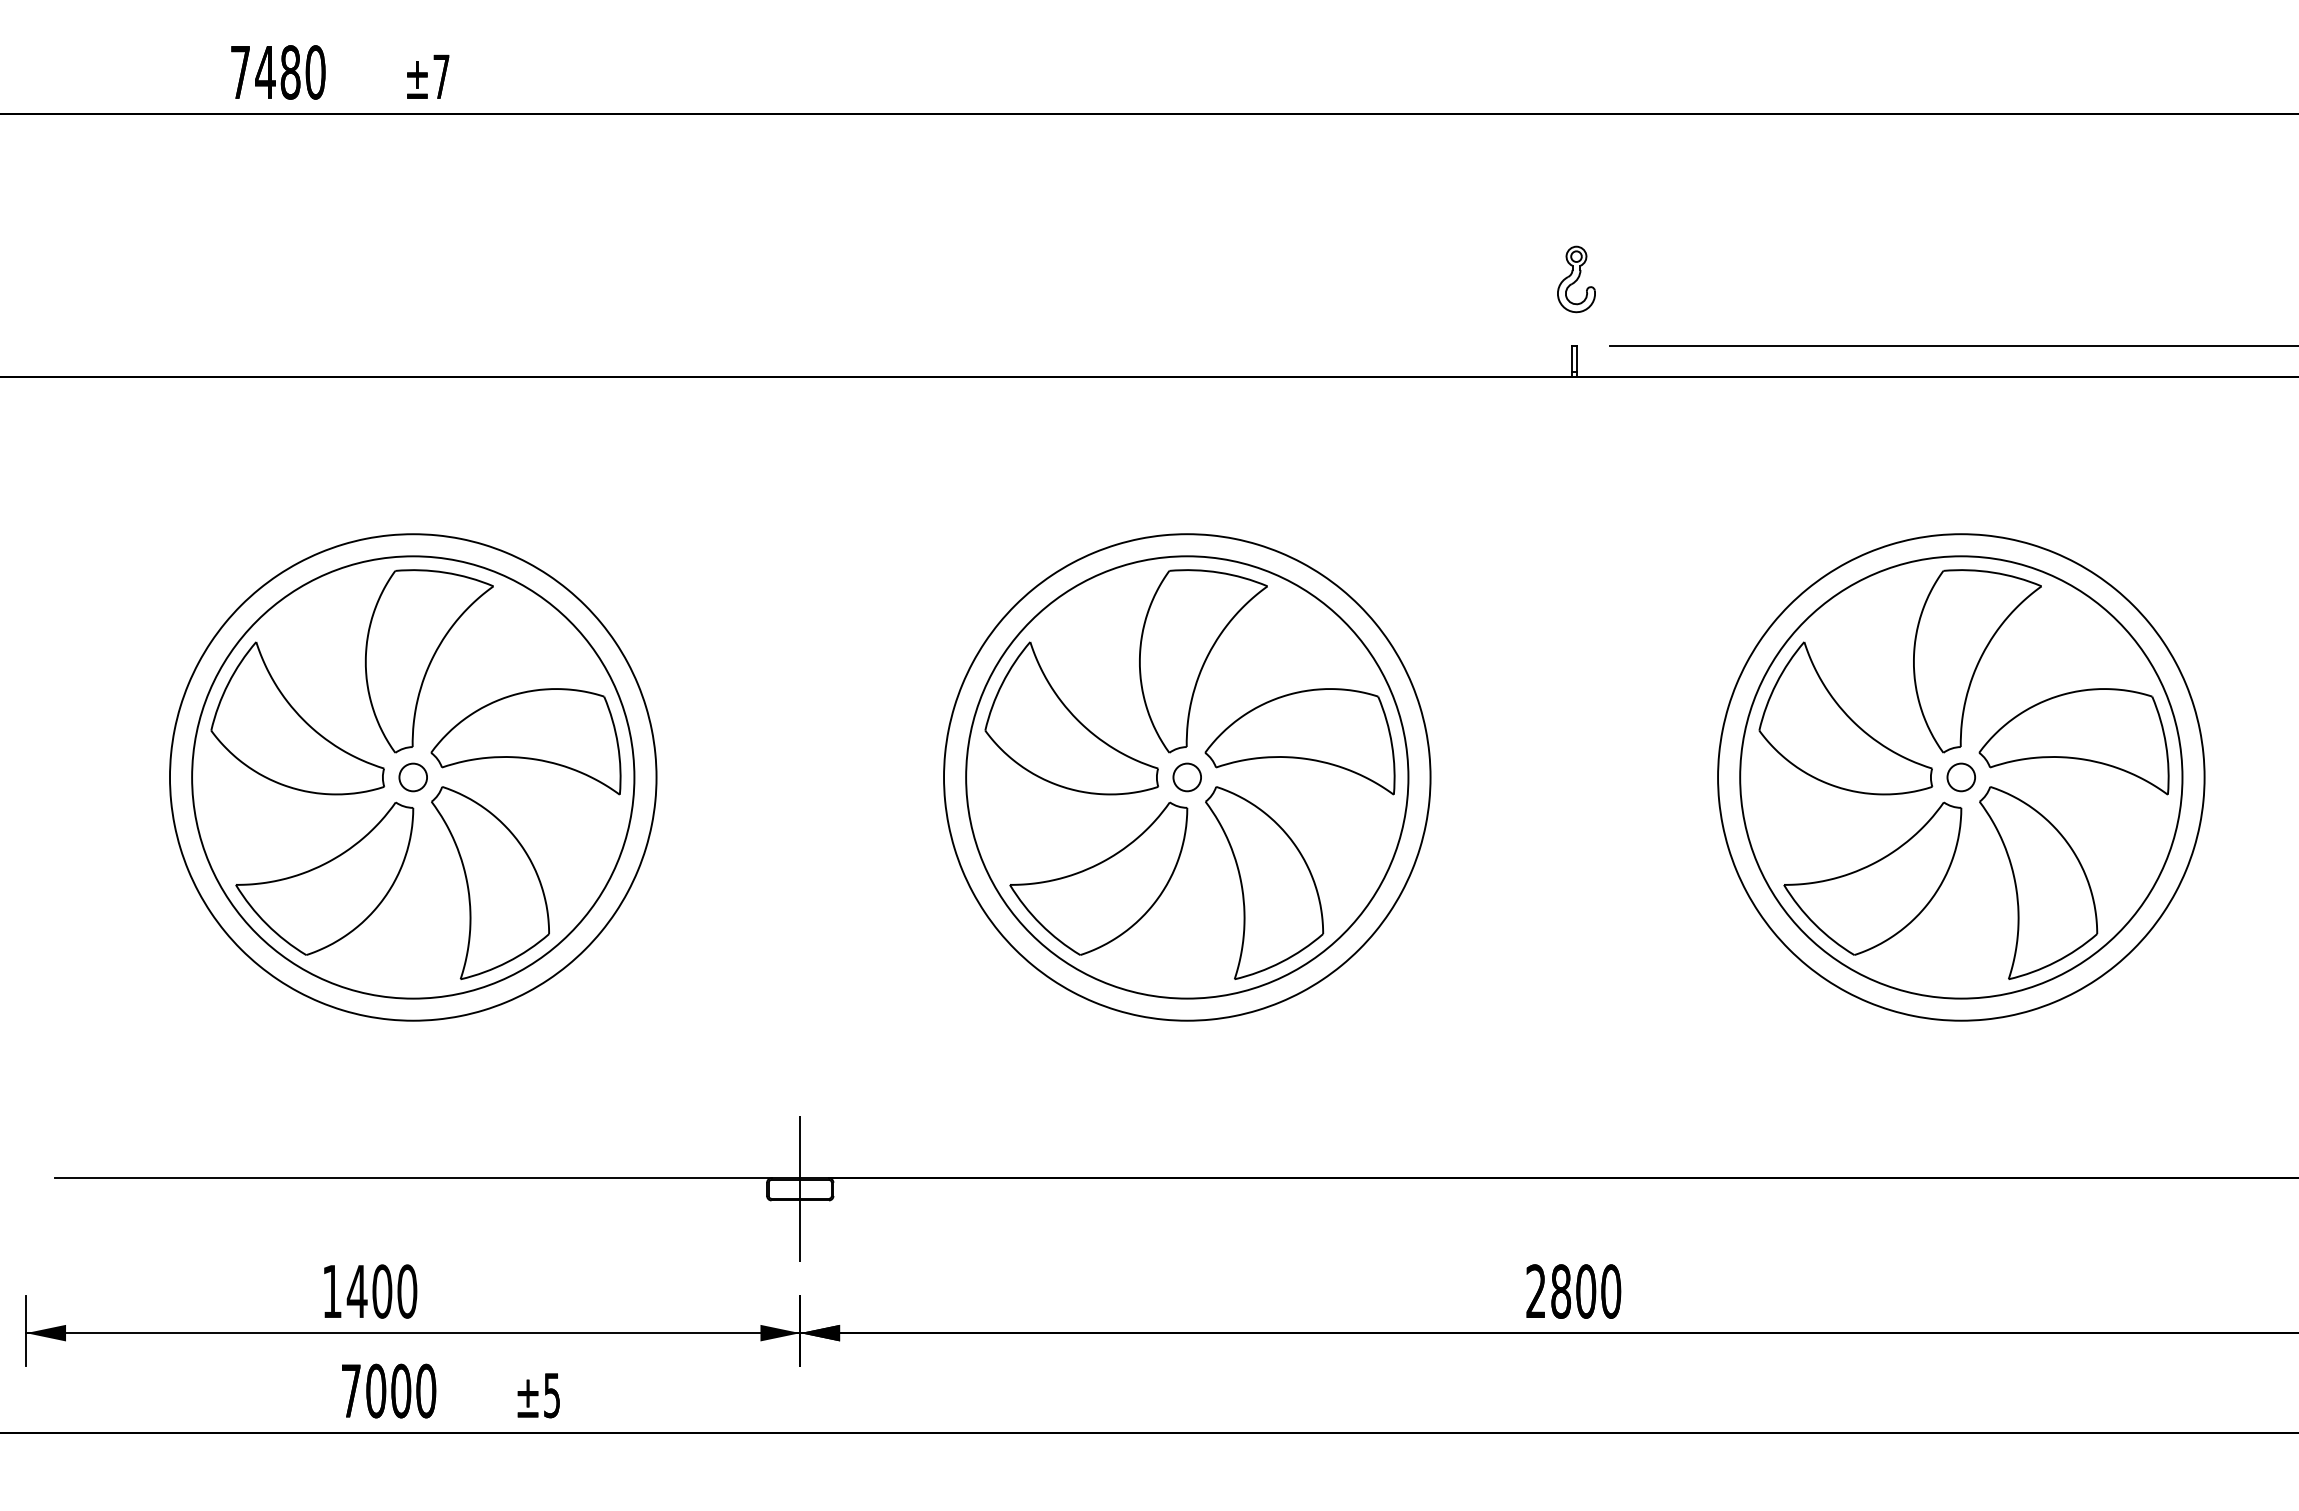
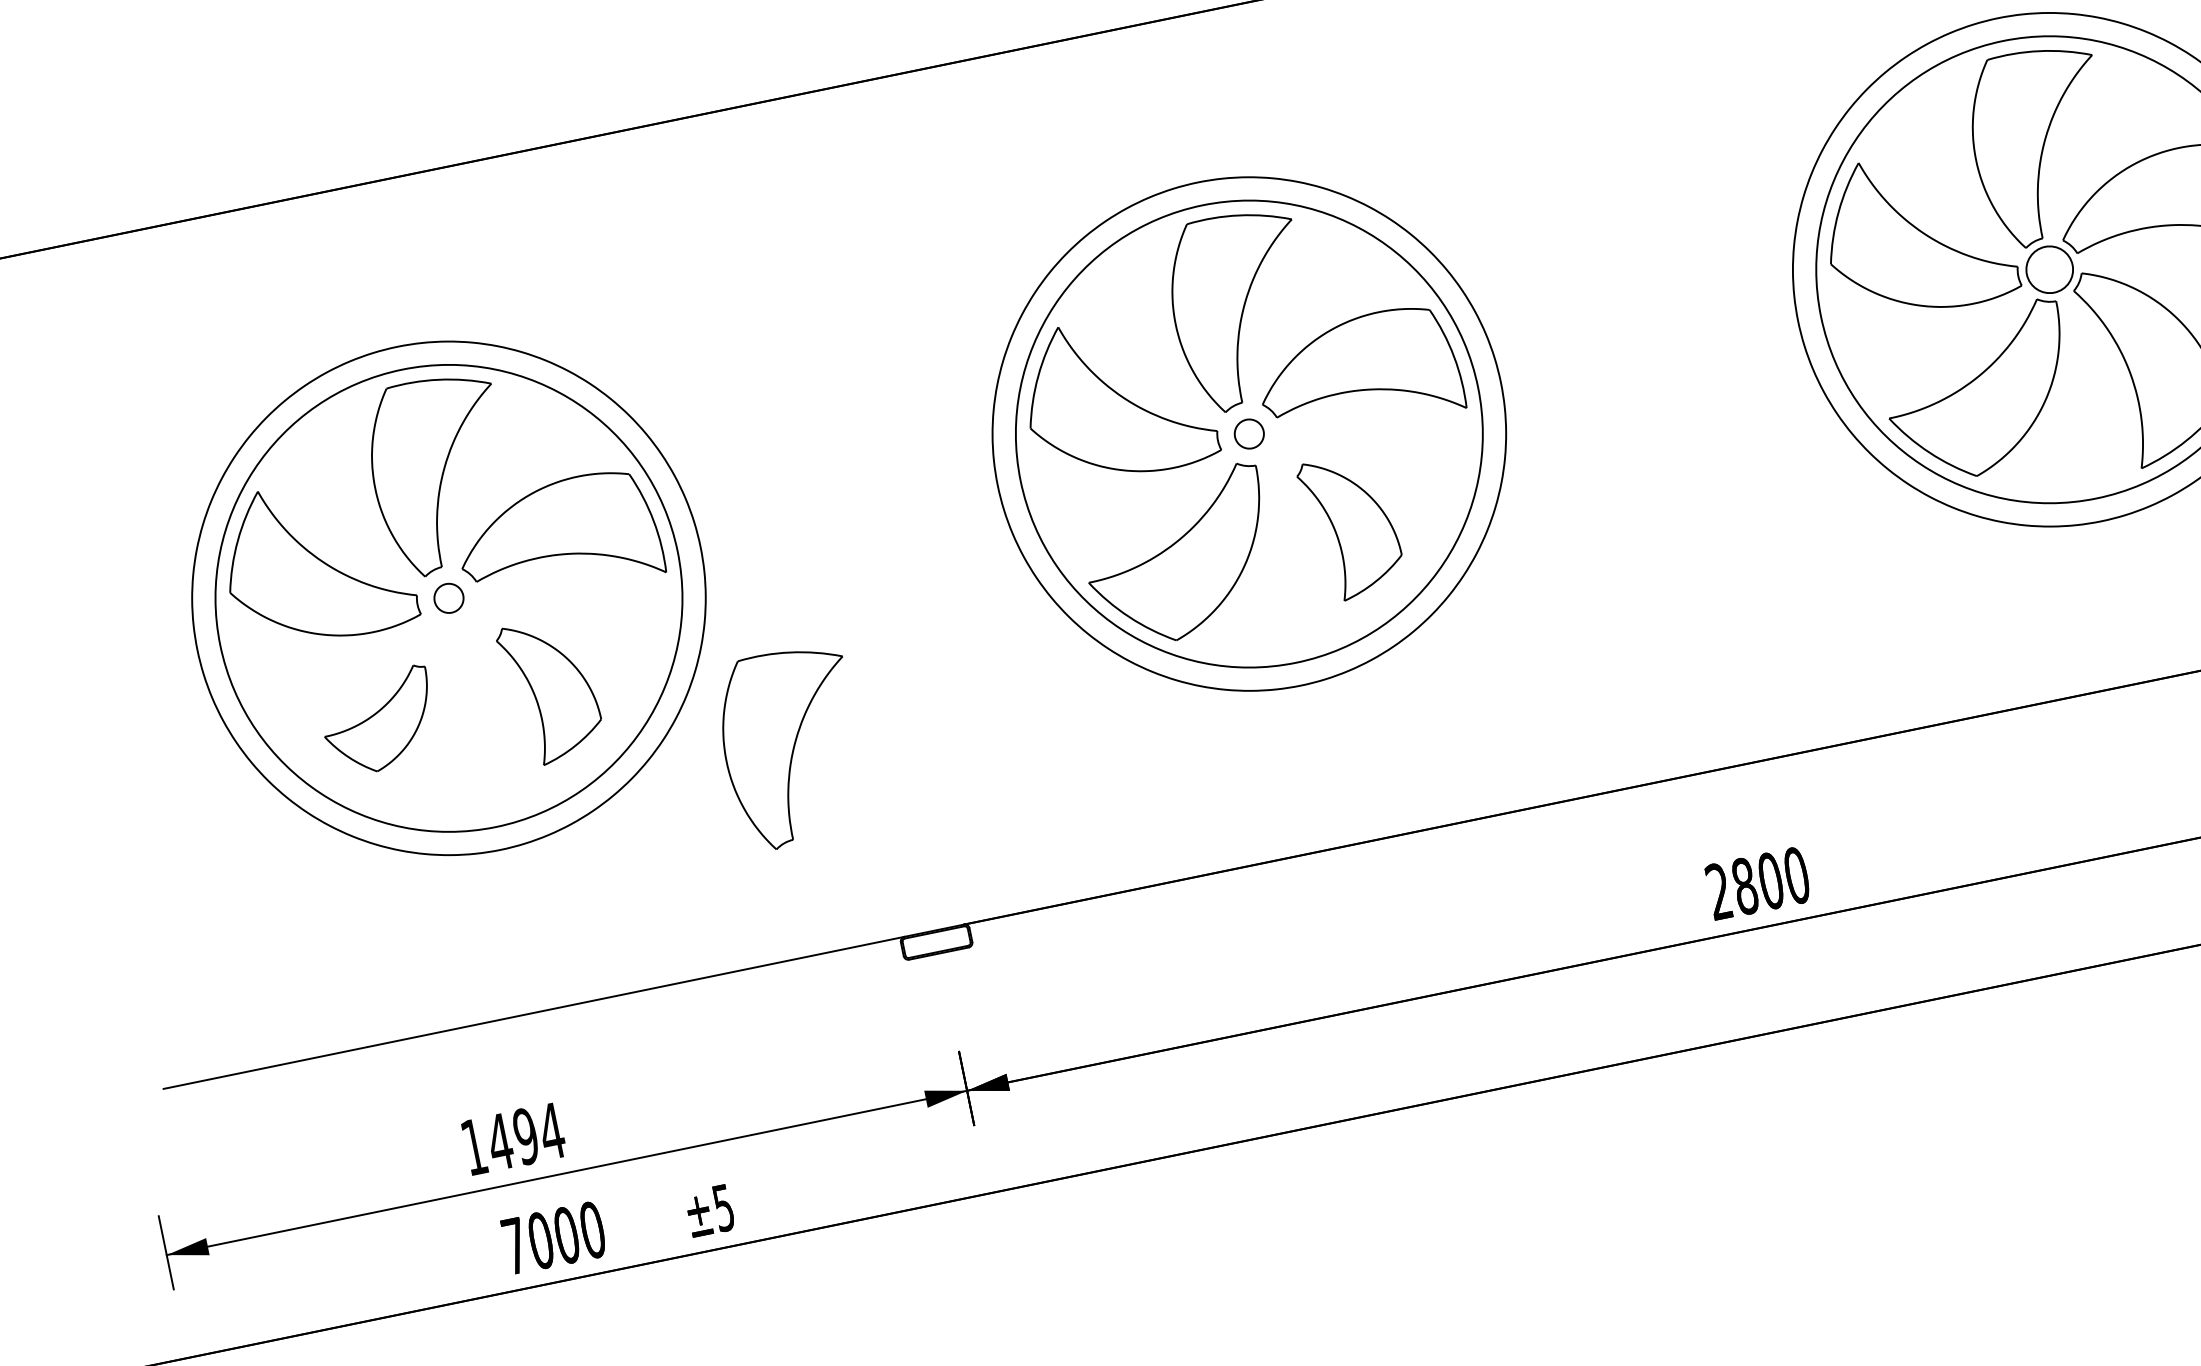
circle: (1961, 777) -> (2049, 269), size x1.6
part: (324, 878) -> (378, 721), size x0.6
part: (490, 882) -> (551, 690), size x0.7
part: (1264, 882) -> (1351, 526), size x0.7
part: (702, 981) -> (791, 747), added
line: (800, 1189) -> (936, 942), removed
text: (394, 1291) -> (538, 1133), 1400 -> 1494

